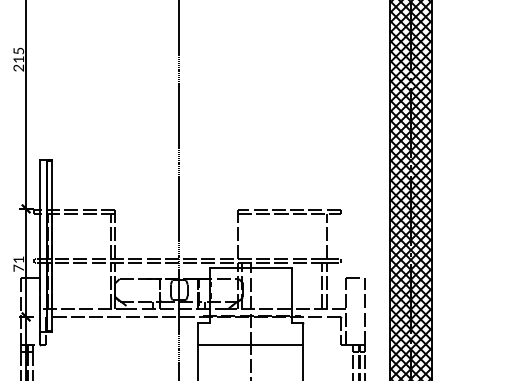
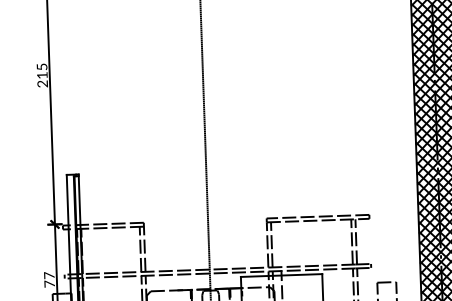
line: (242, 236) -> (272, 244), added
line: (322, 236) -> (352, 241), added
text: (18, 259) -> (49, 275), 71 -> 77

